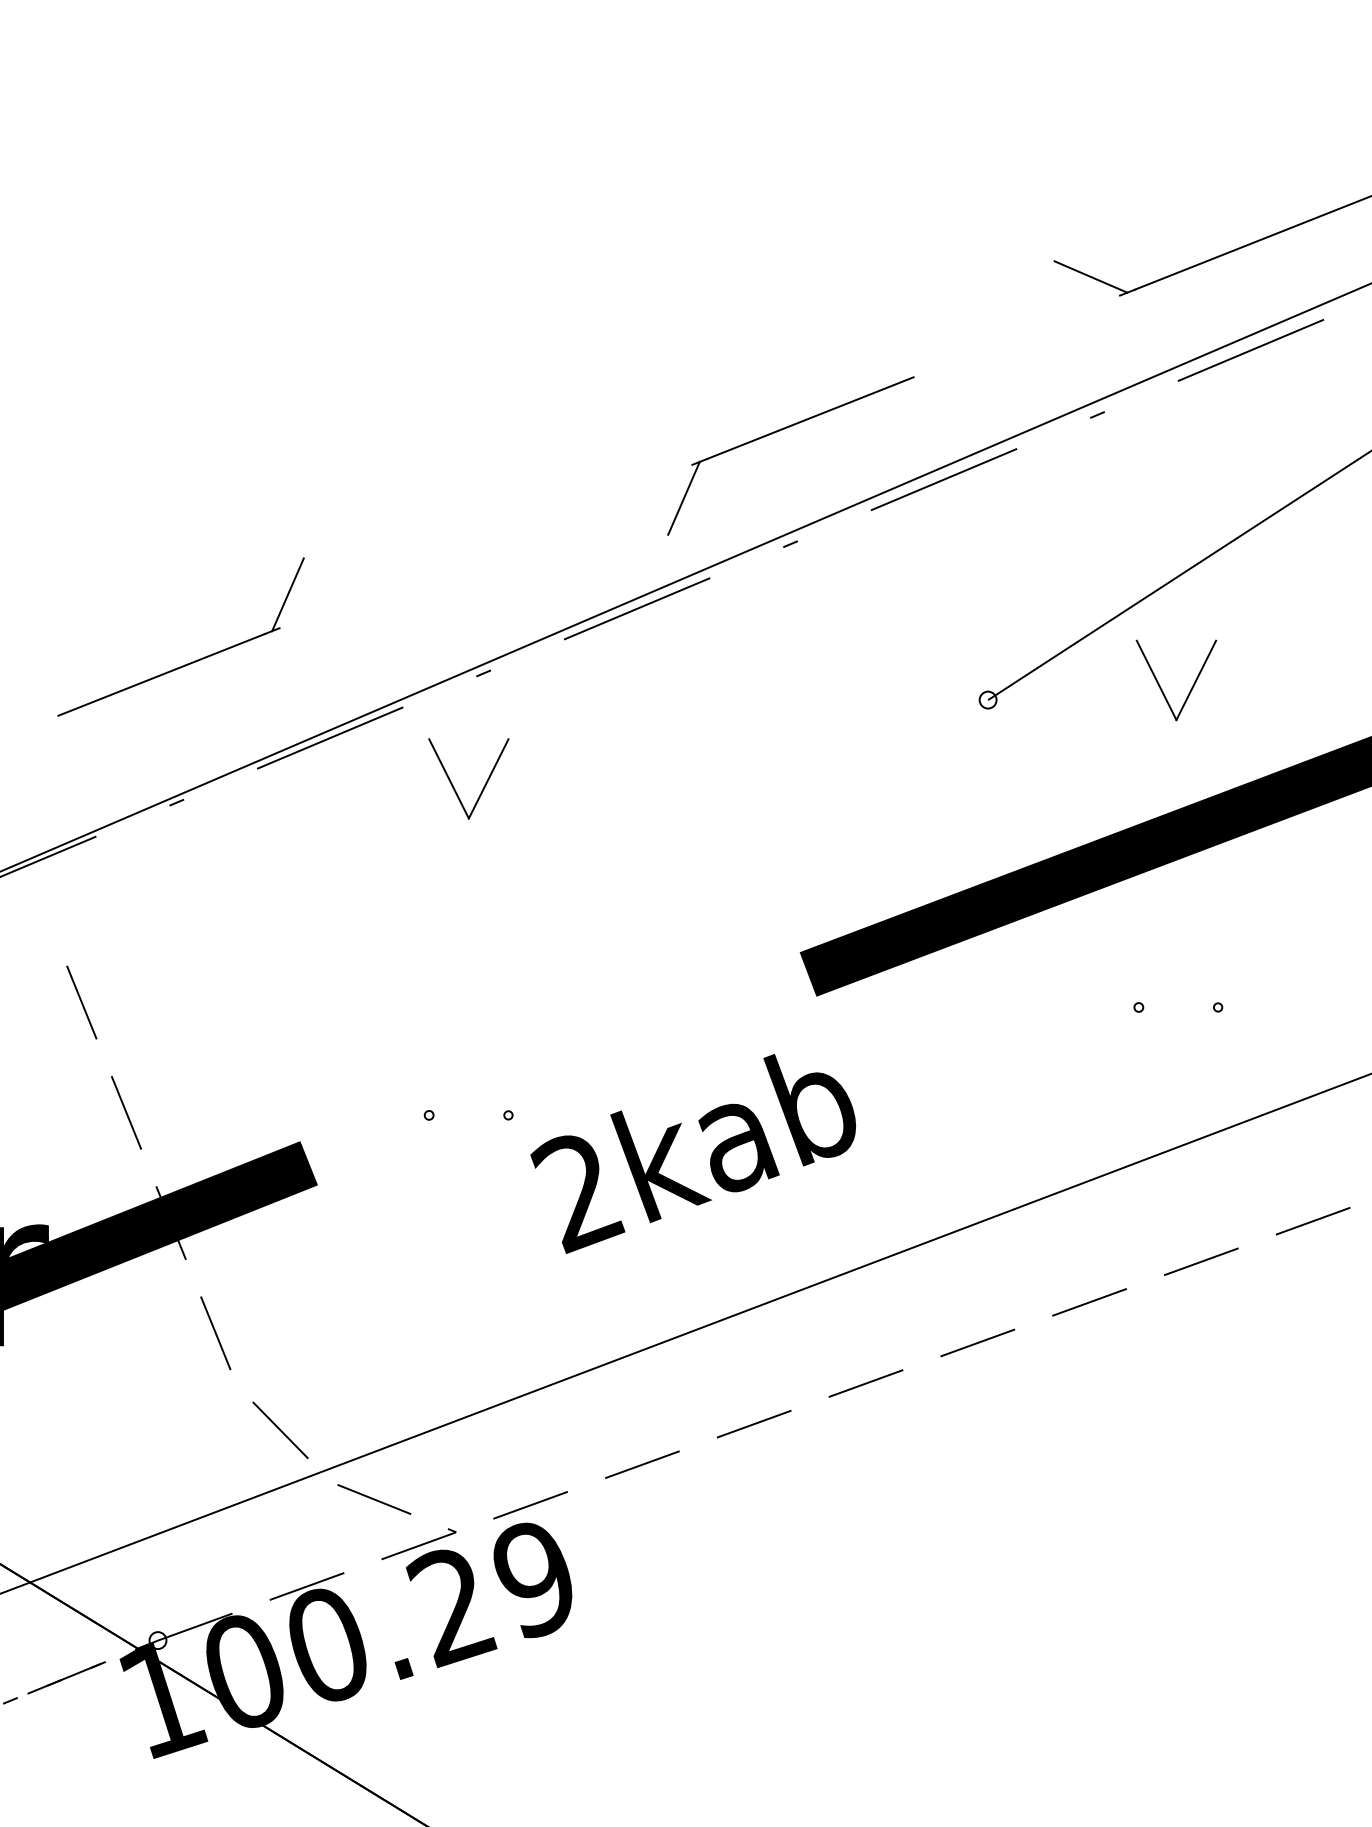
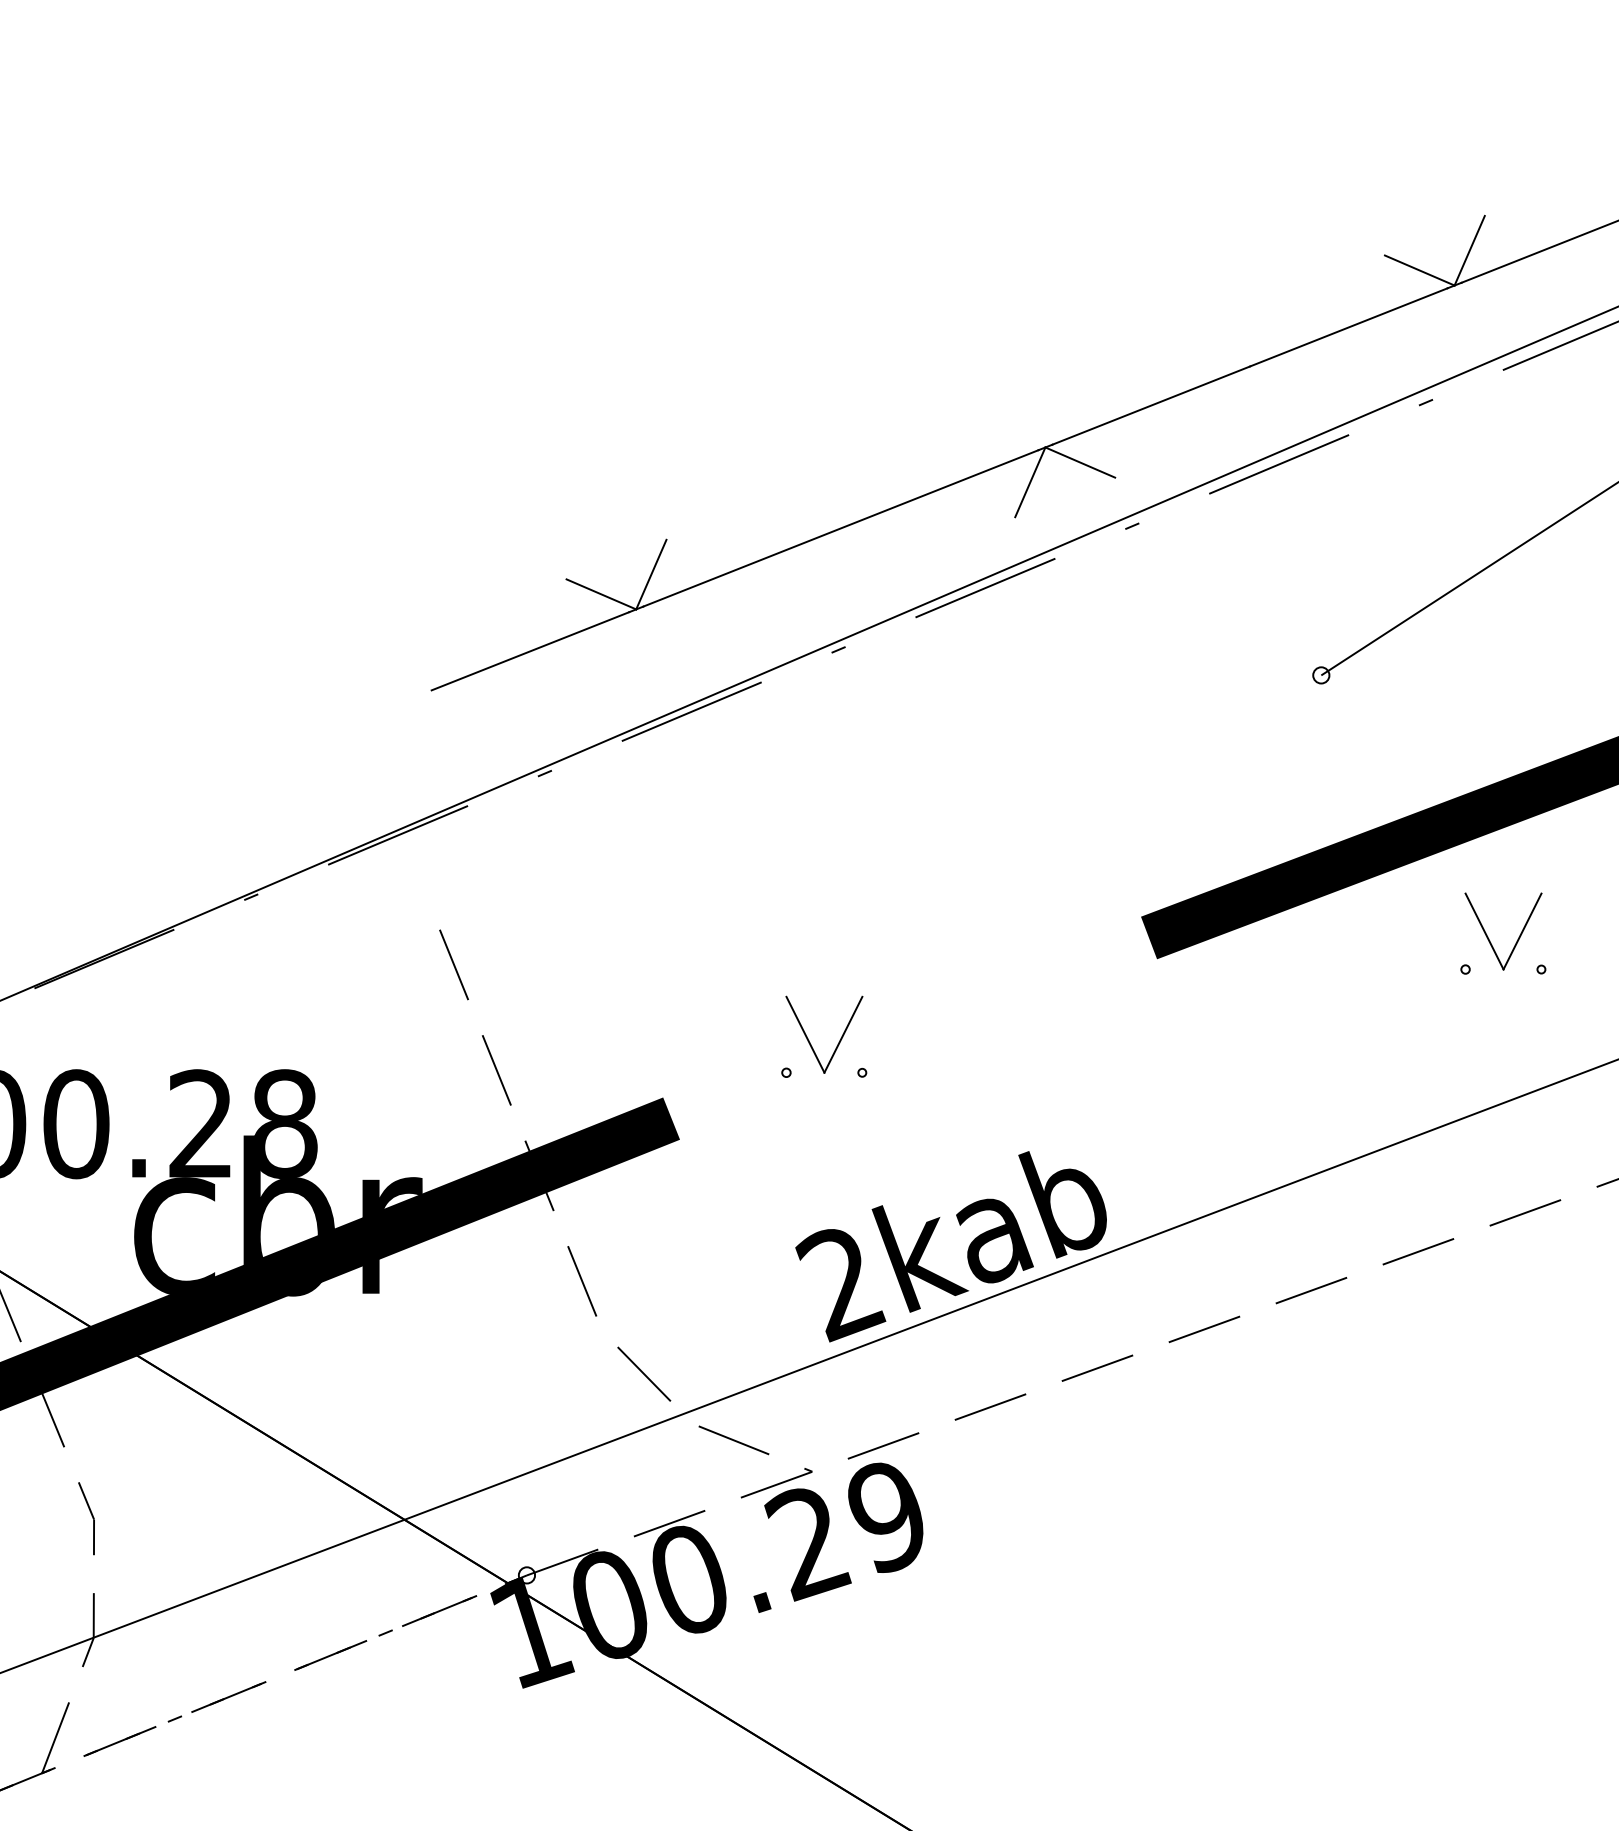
line: (1142, 256) -> (1469, 250), added
line: (1016, 336) -> (1348, 327), added
line: (736, 477) -> (1080, 462), added
line: (485, 546) -> (840, 528), added
line: (235, 615) -> (601, 594), added
part: (1161, 687) -> (1489, 938), moved
part: (454, 786) -> (810, 1042), moved
text: (692, 1153) -> (950, 1246), moved

